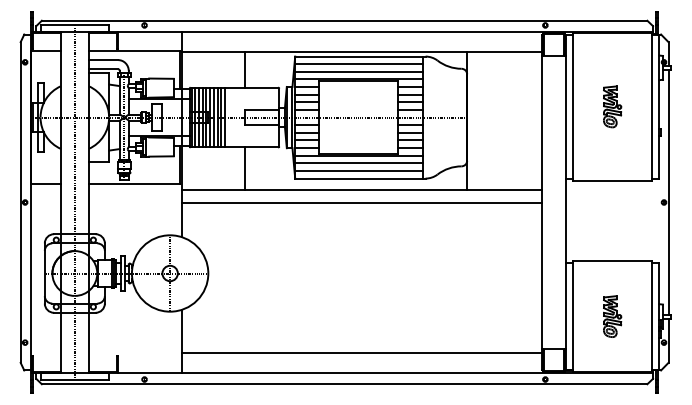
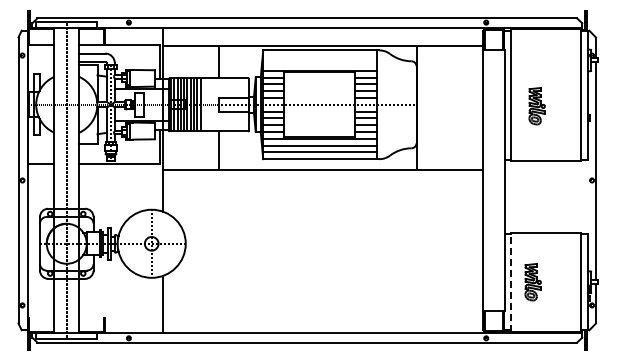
line: (358, 64) -> (319, 57), removed
line: (358, 72) -> (319, 64), removed
part: (611, 107) -> (536, 106), moved
line: (361, 203) -> (322, 181), removed
line: (573, 316) -> (511, 282), solid -> dashed
part: (611, 316) -> (532, 282), moved
line: (361, 352) -> (322, 314), removed

